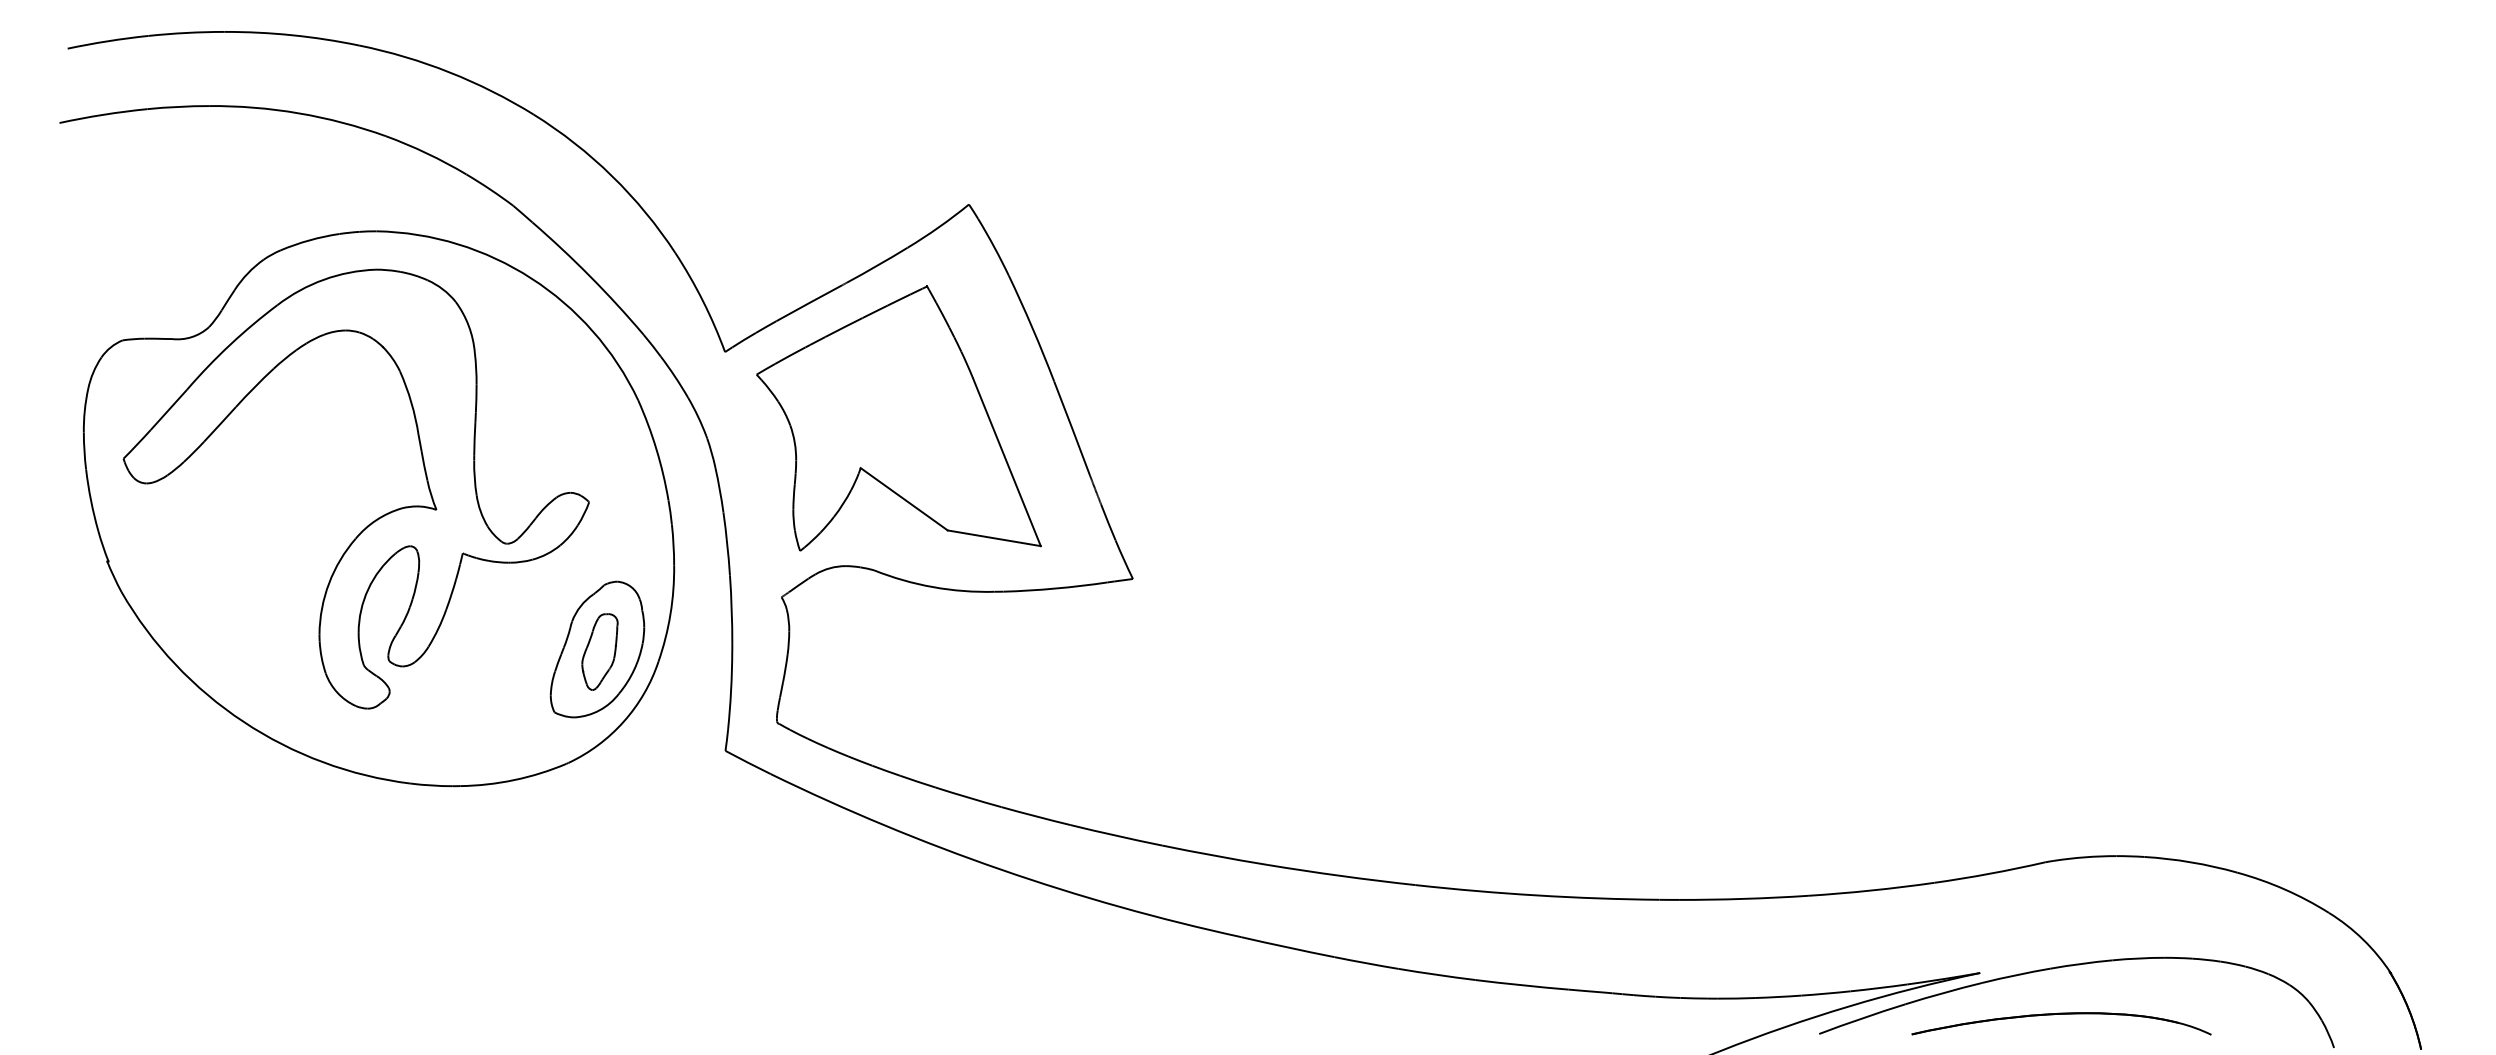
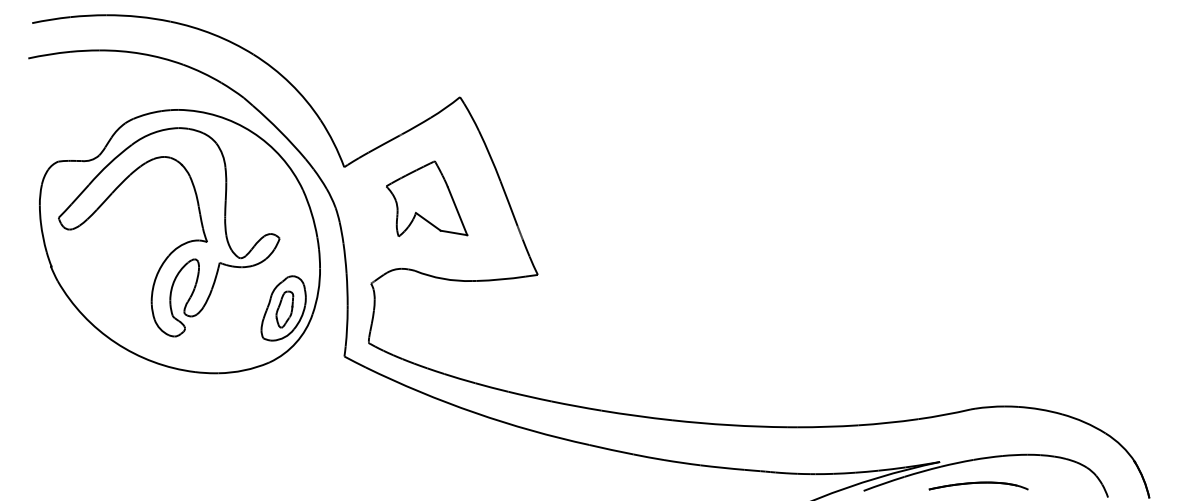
part: (898, 417) -> (426, 198), size x0.6
part: (2061, 1022) -> (978, 485), size x0.7

